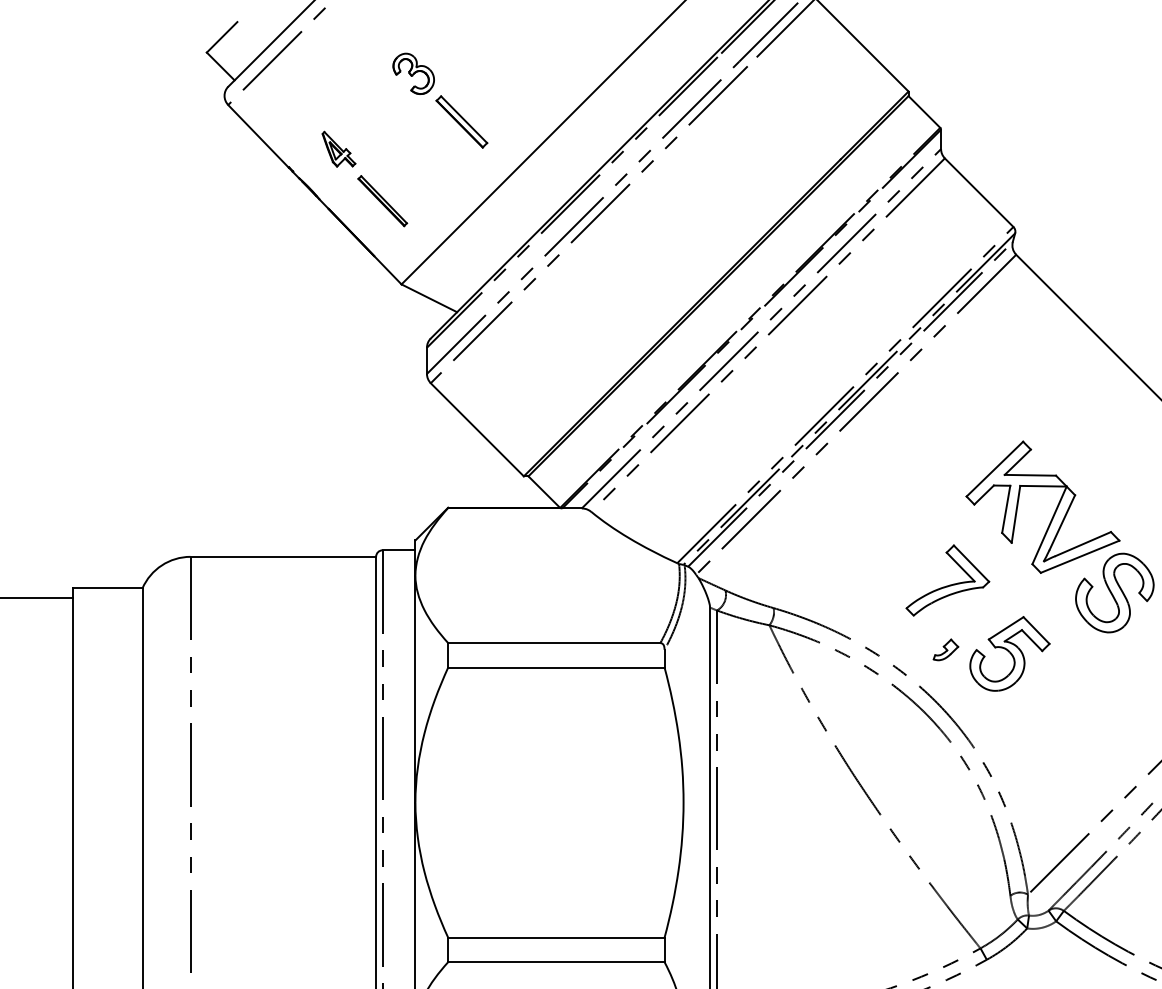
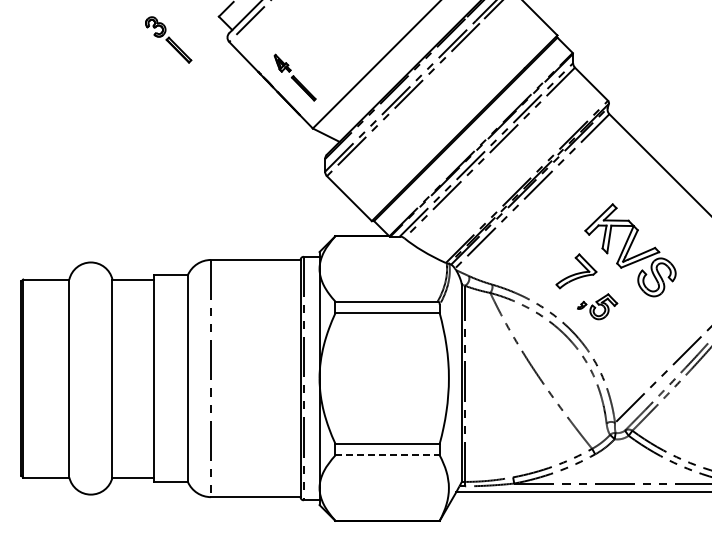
part: (440, 99) -> (168, 39), moved
part: (991, 653) -> (597, 306), size x0.7
line: (558, 962) -> (388, 455), solid -> dashed

